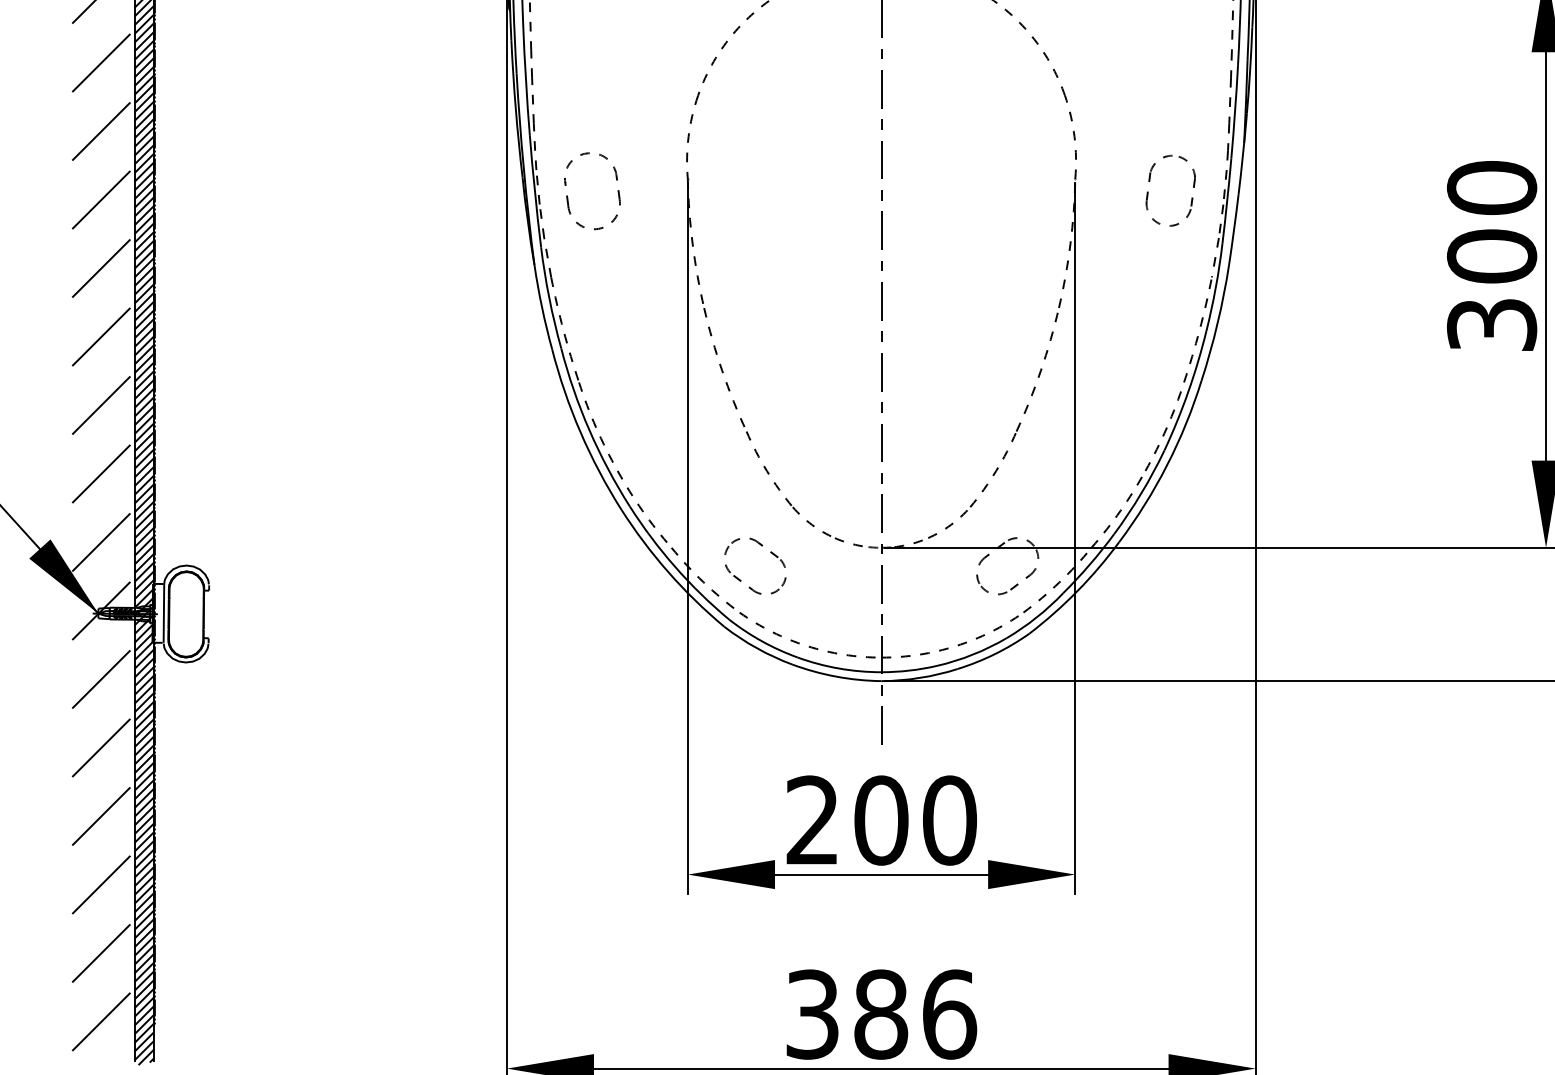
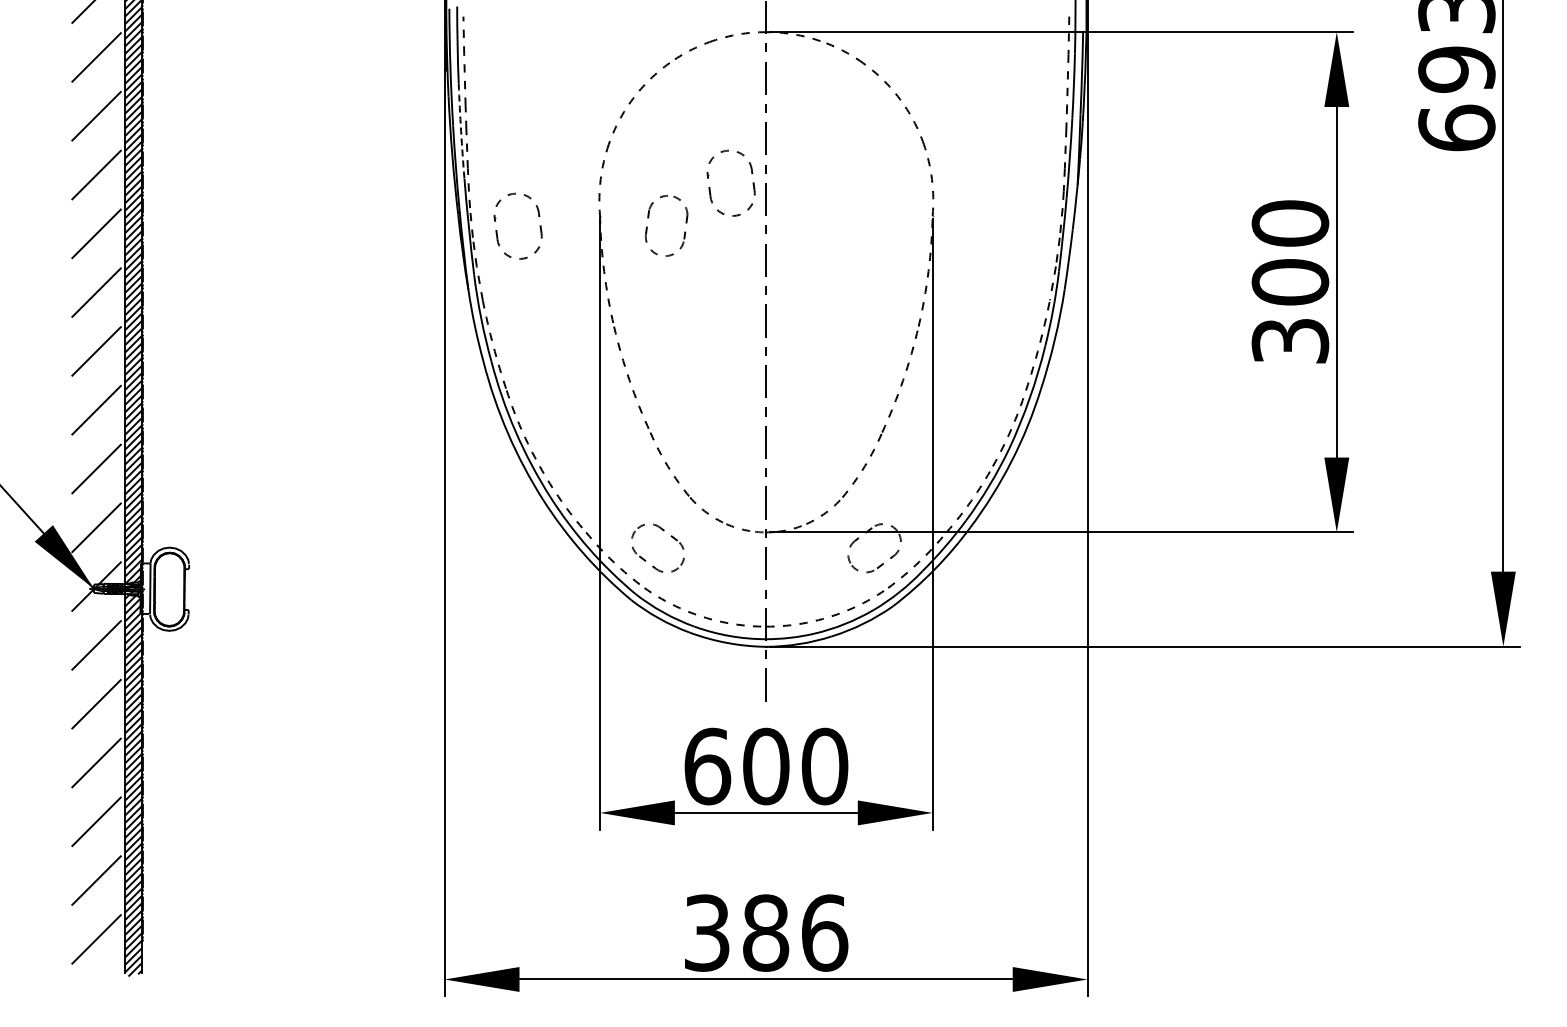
arc: (526, 80) -> (461, 131), solid -> dashed
part: (816, 146) -> (710, 187), added
part: (1150, 180) -> (649, 217), moved
text: (812, 820) -> (707, 766), 200 -> 600

